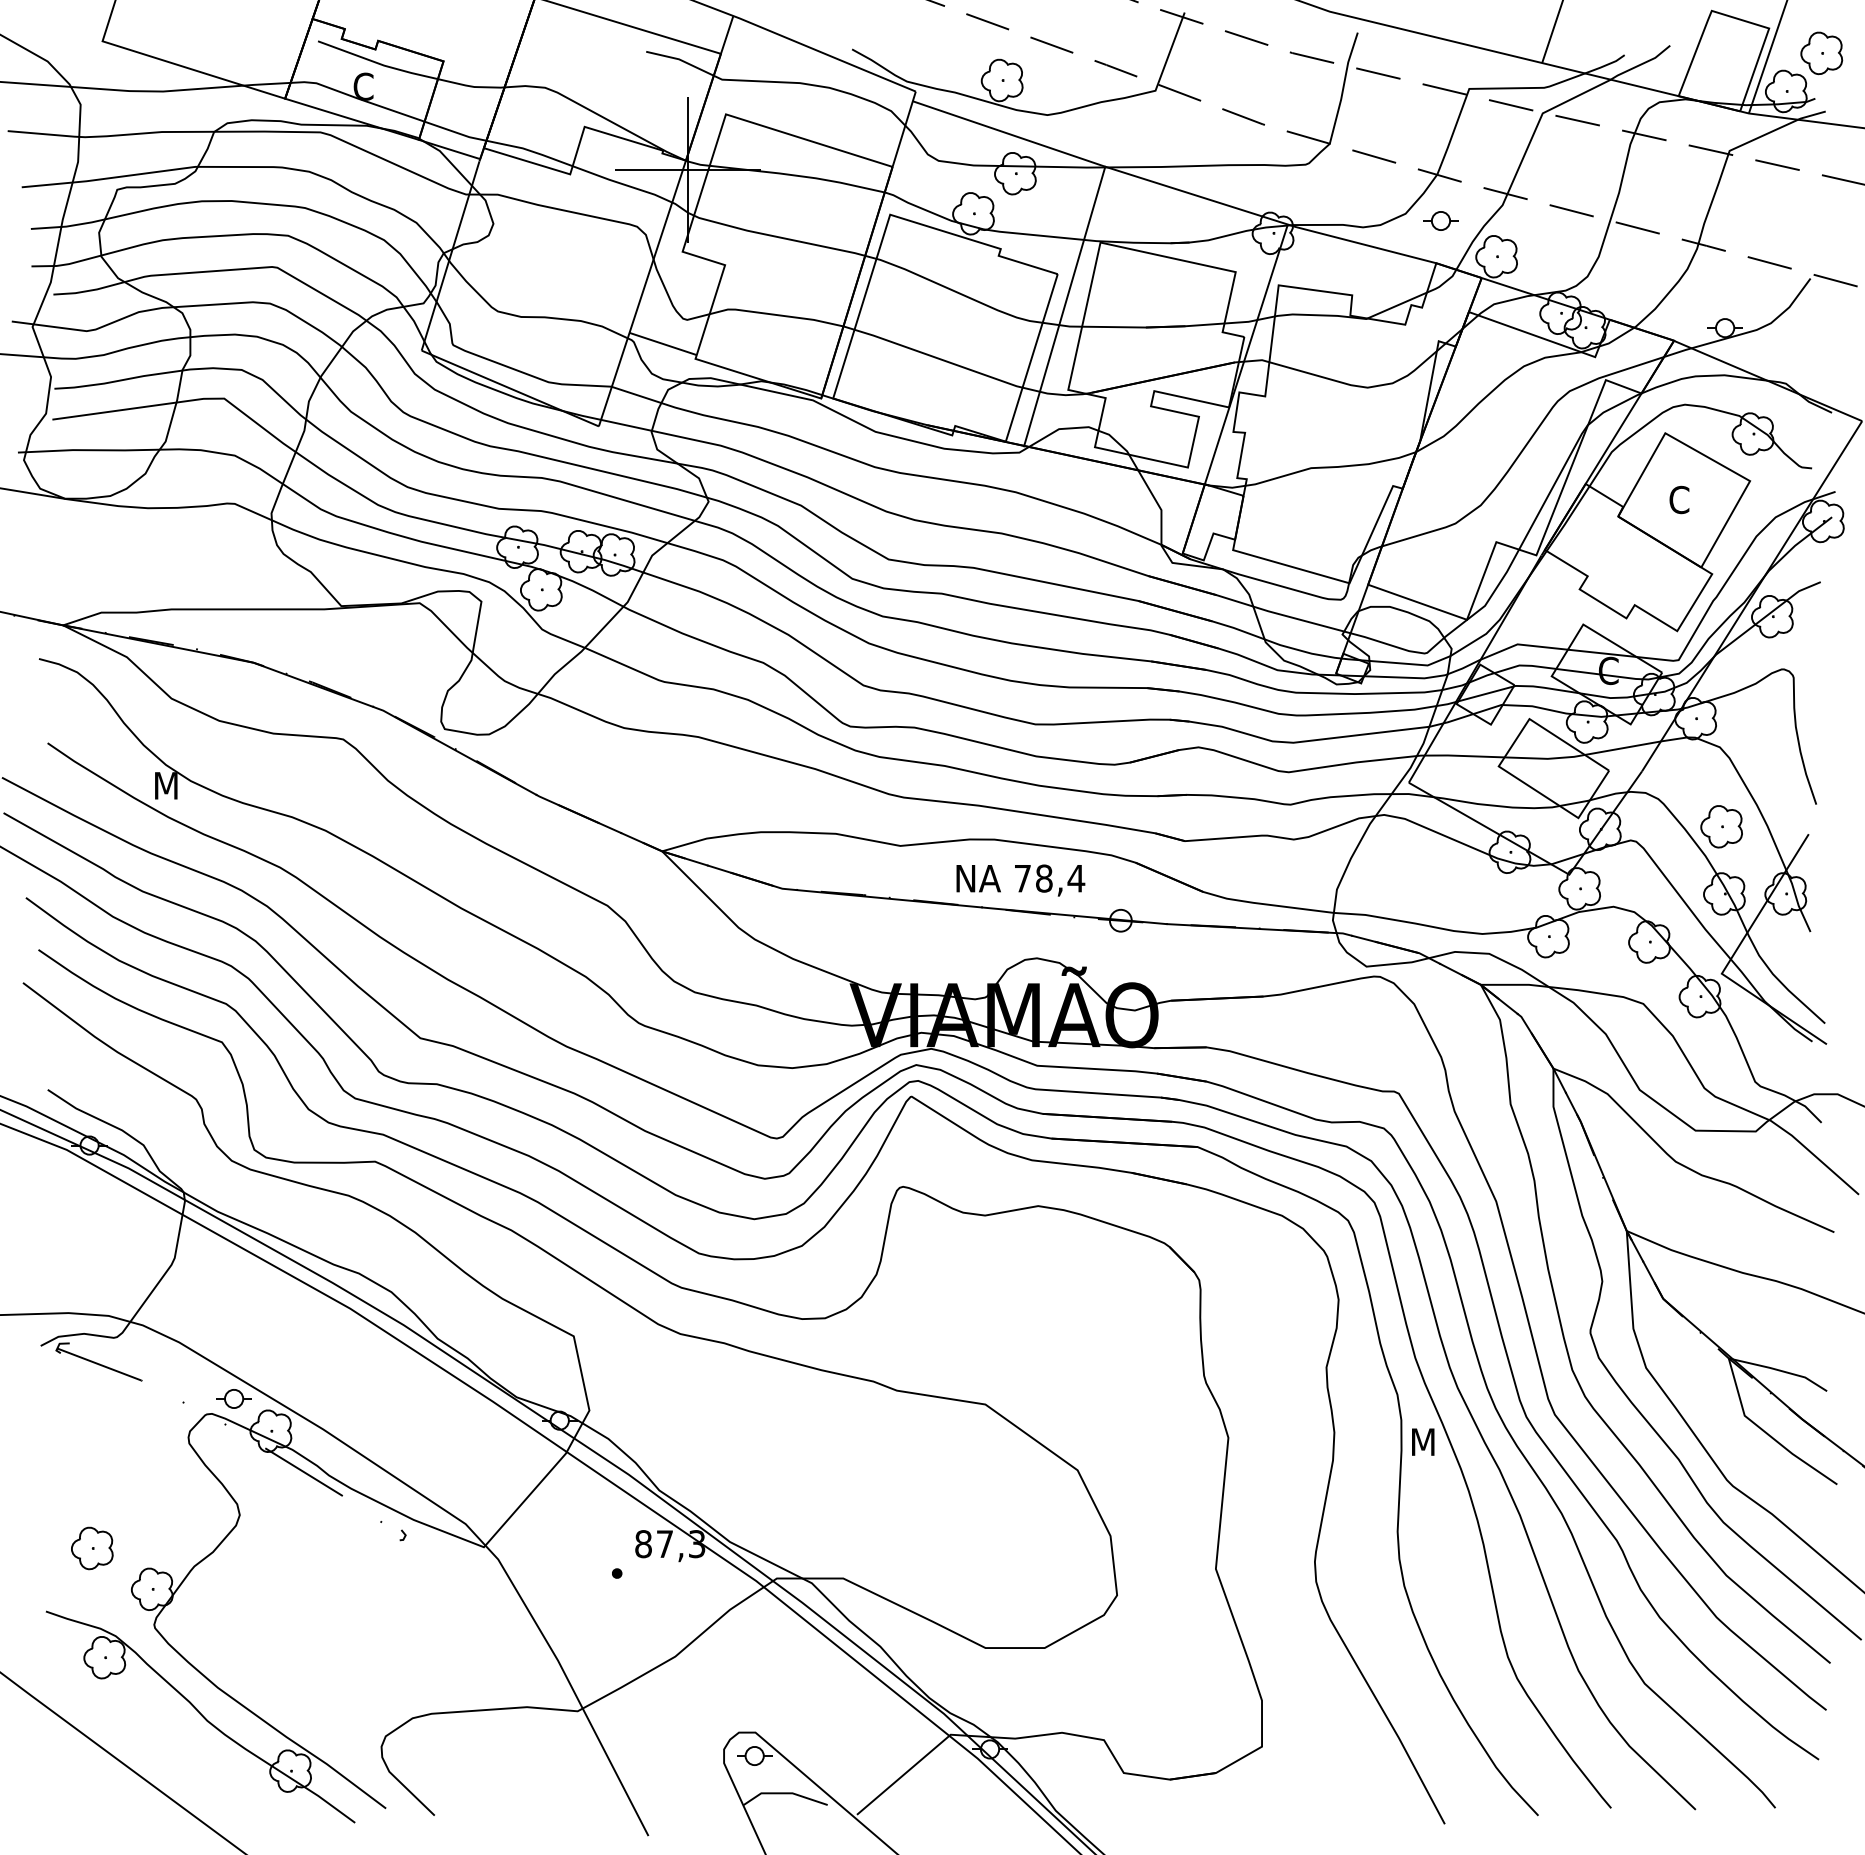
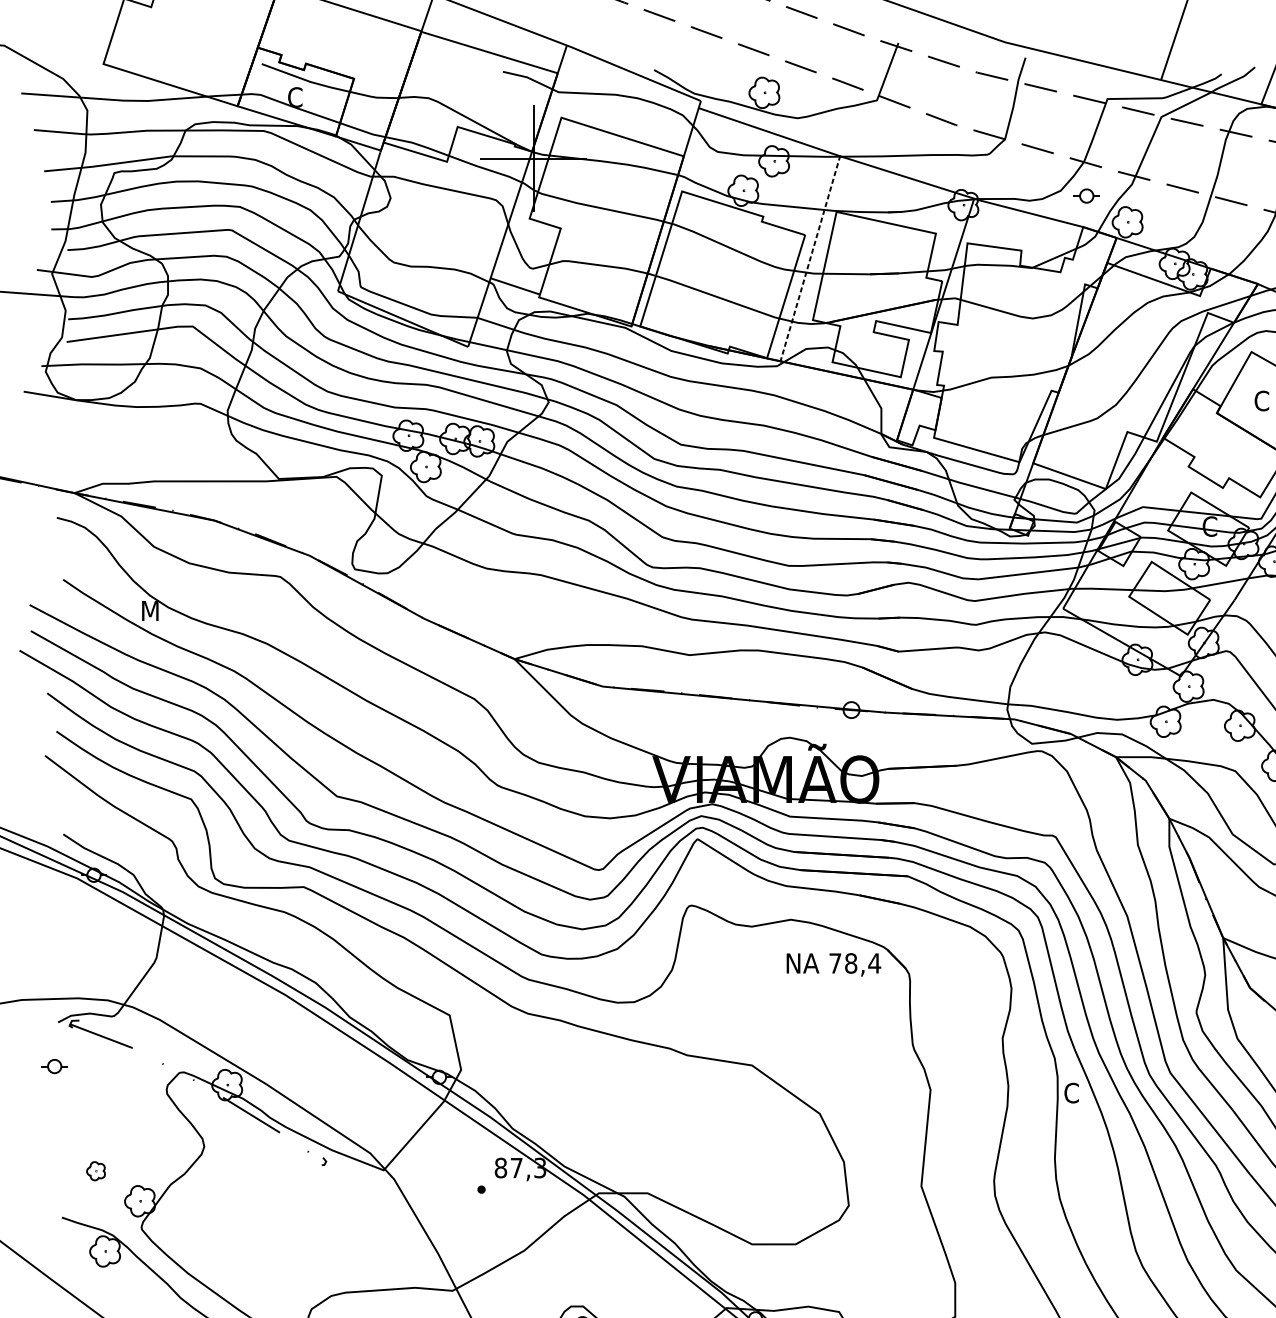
line: (1064, 306) -> (810, 258), solid -> dashed
text: (1020, 880) -> (833, 964), moved
part: (233, 1398) -> (54, 1066), moved
text: (1422, 1442) -> (1073, 1093), M -> C
part: (92, 1548) -> (96, 1171), size x0.6

